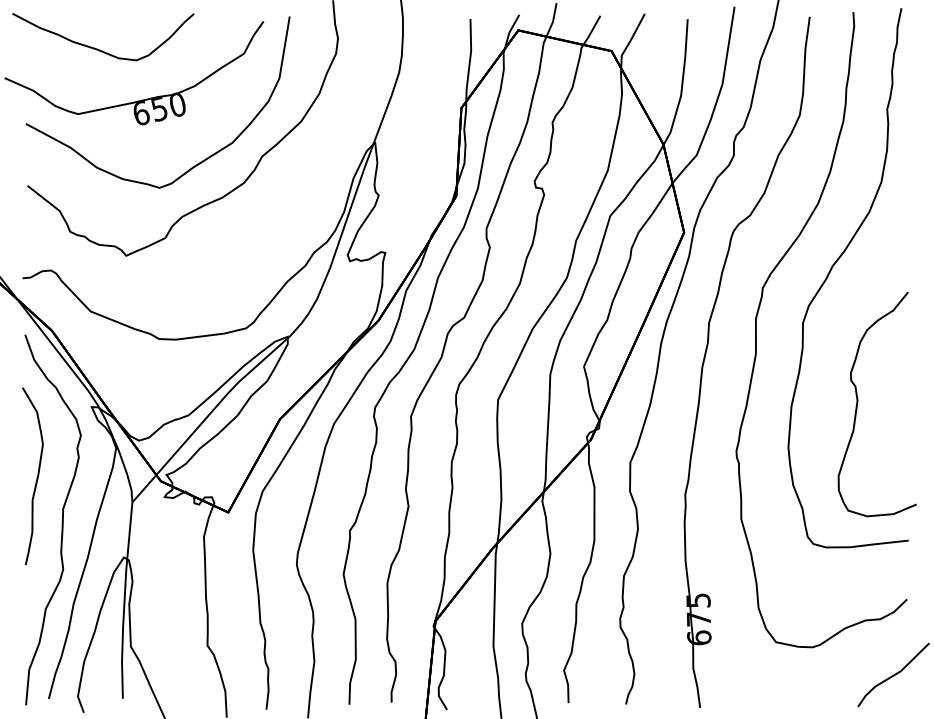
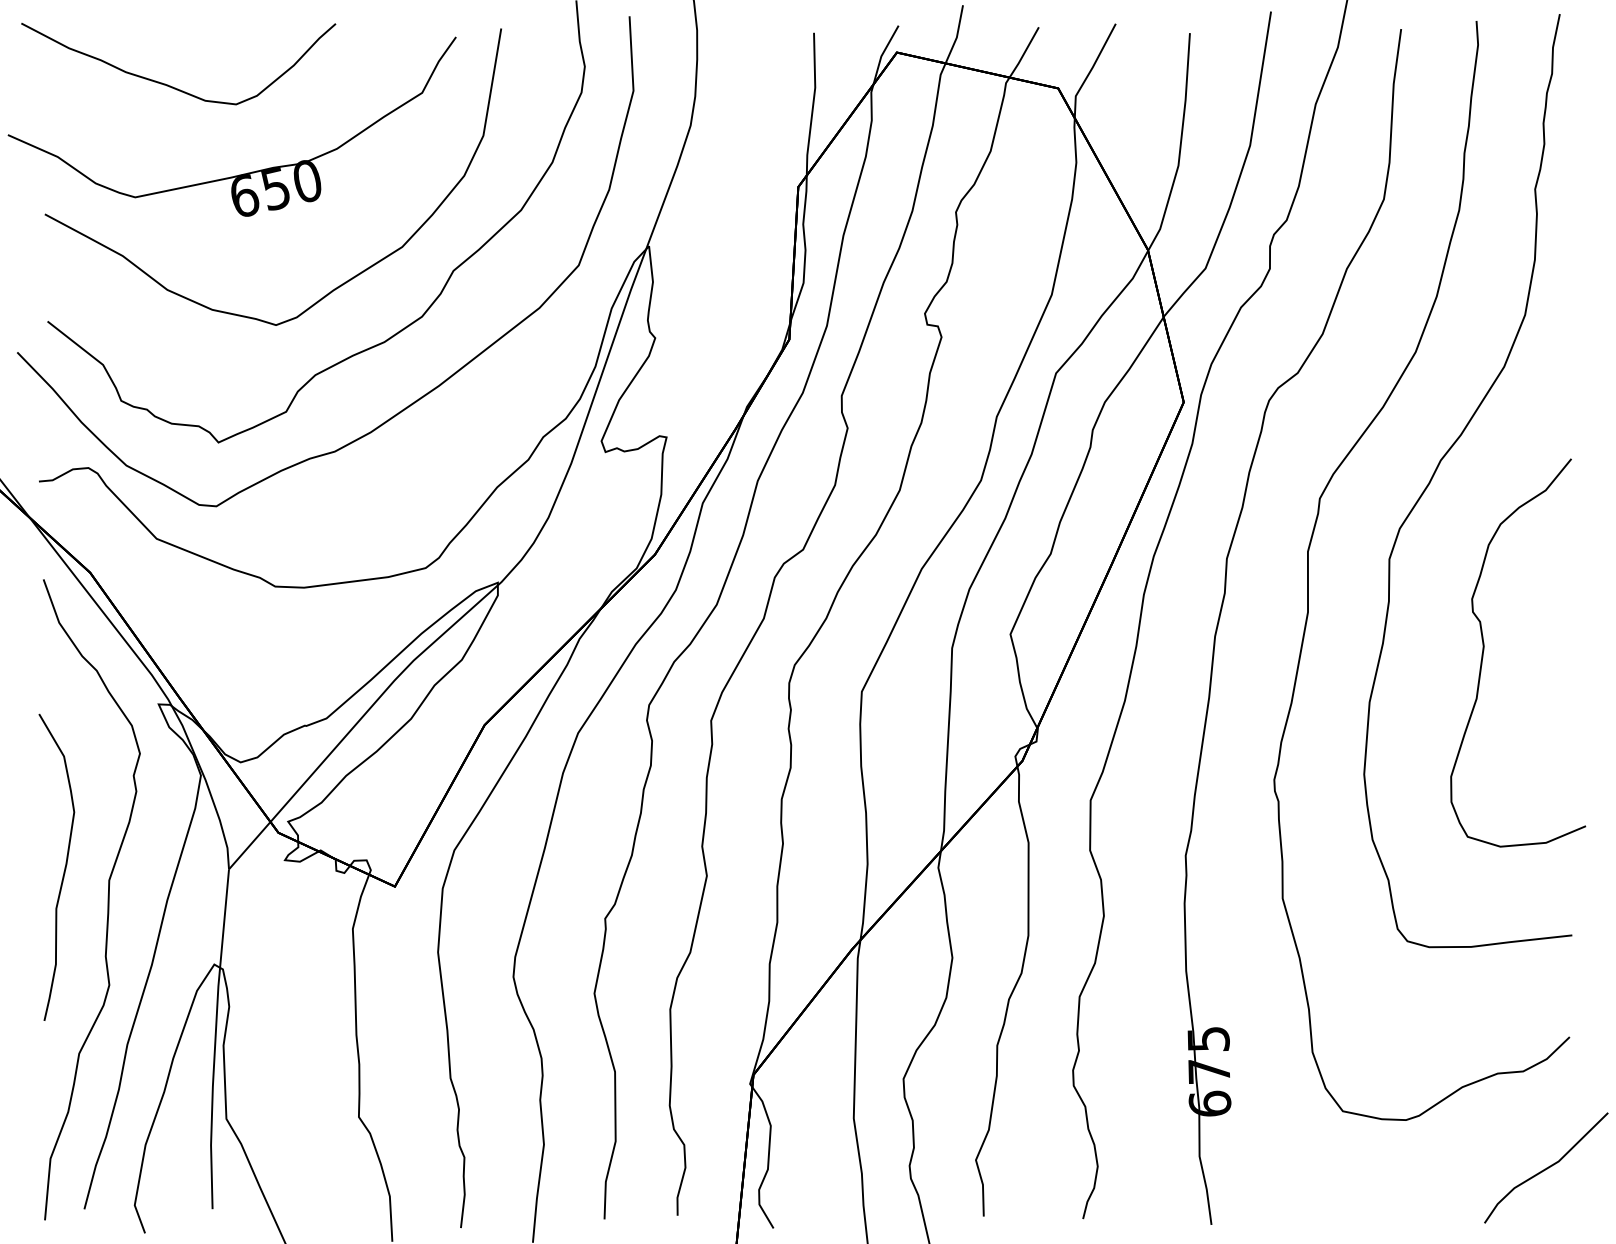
curve: (240, 230) -> (416, 398), added
curve: (858, 403) -> (1485, 651), moved
curve: (36, 477) -> (63, 869), moved

